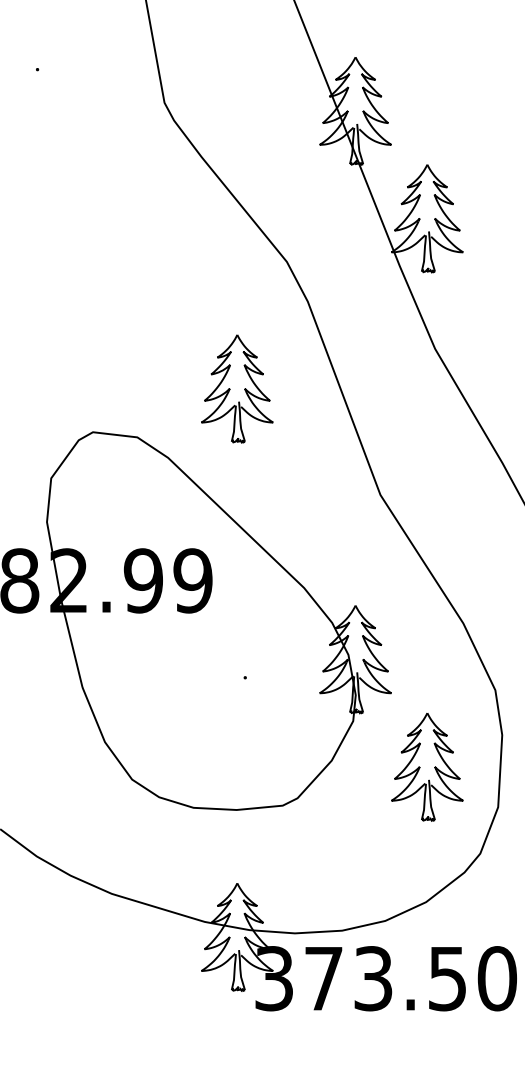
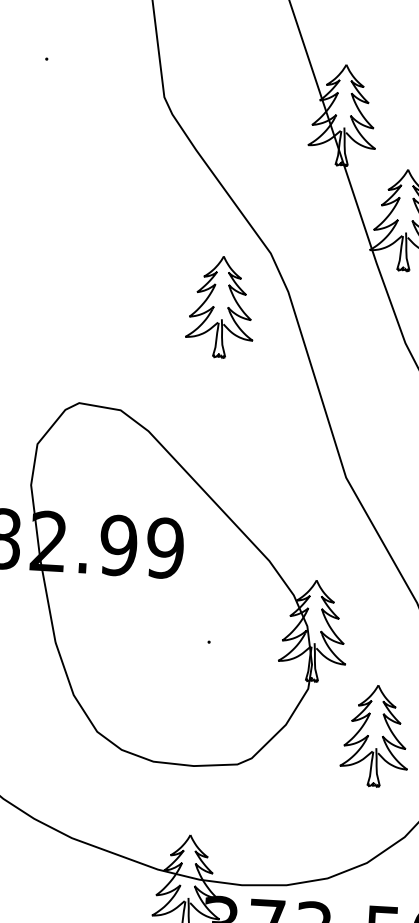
part: (237, 388) -> (221, 306), moved

